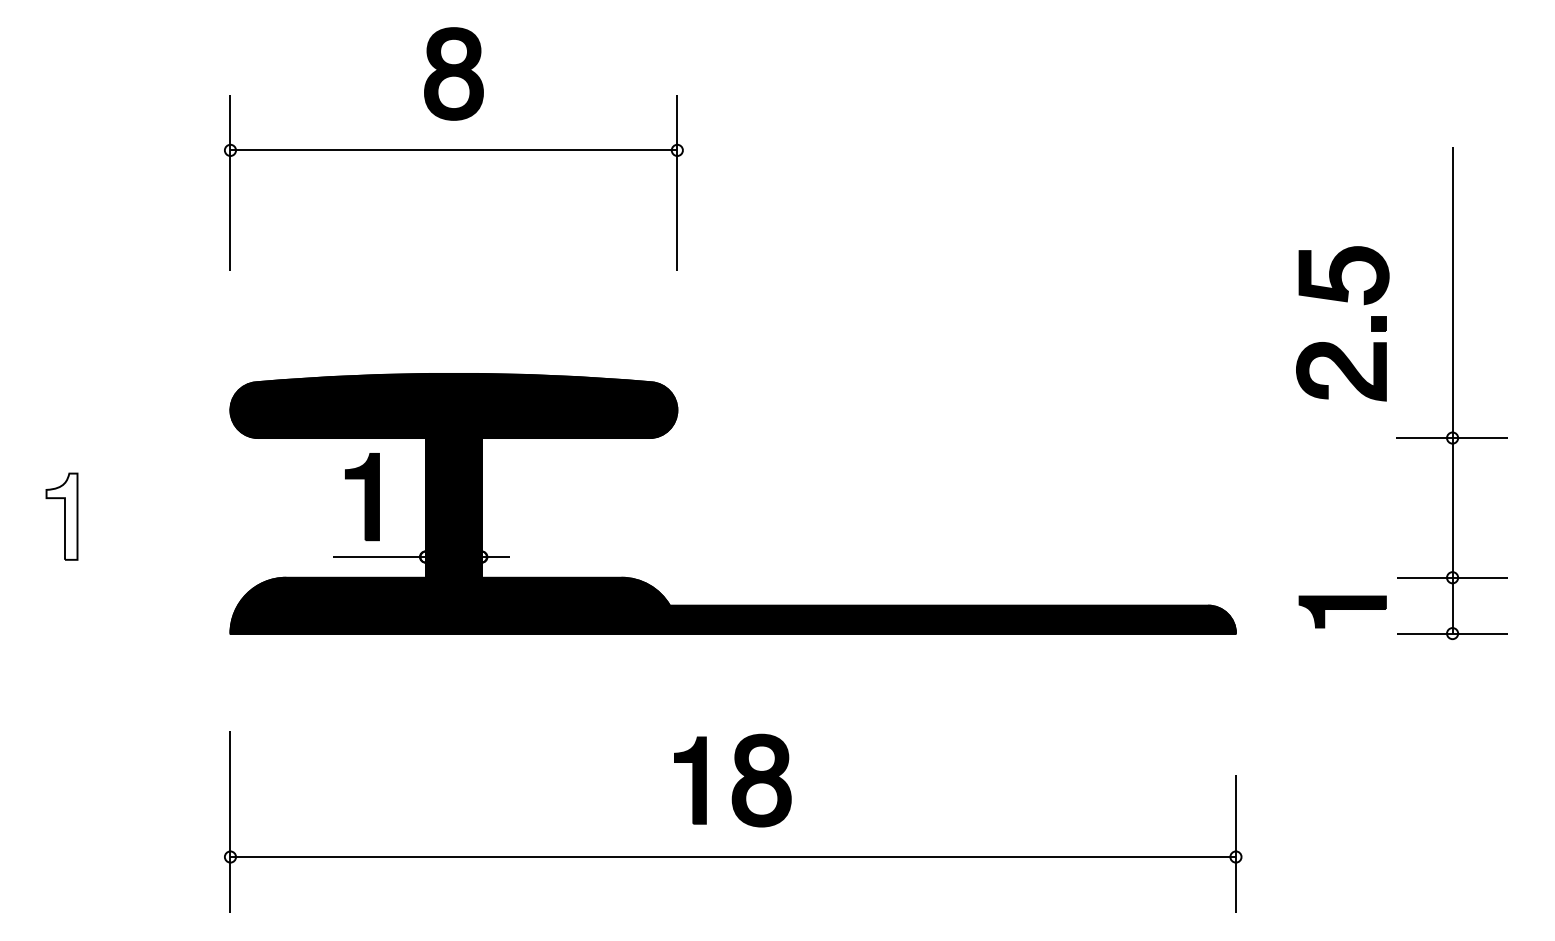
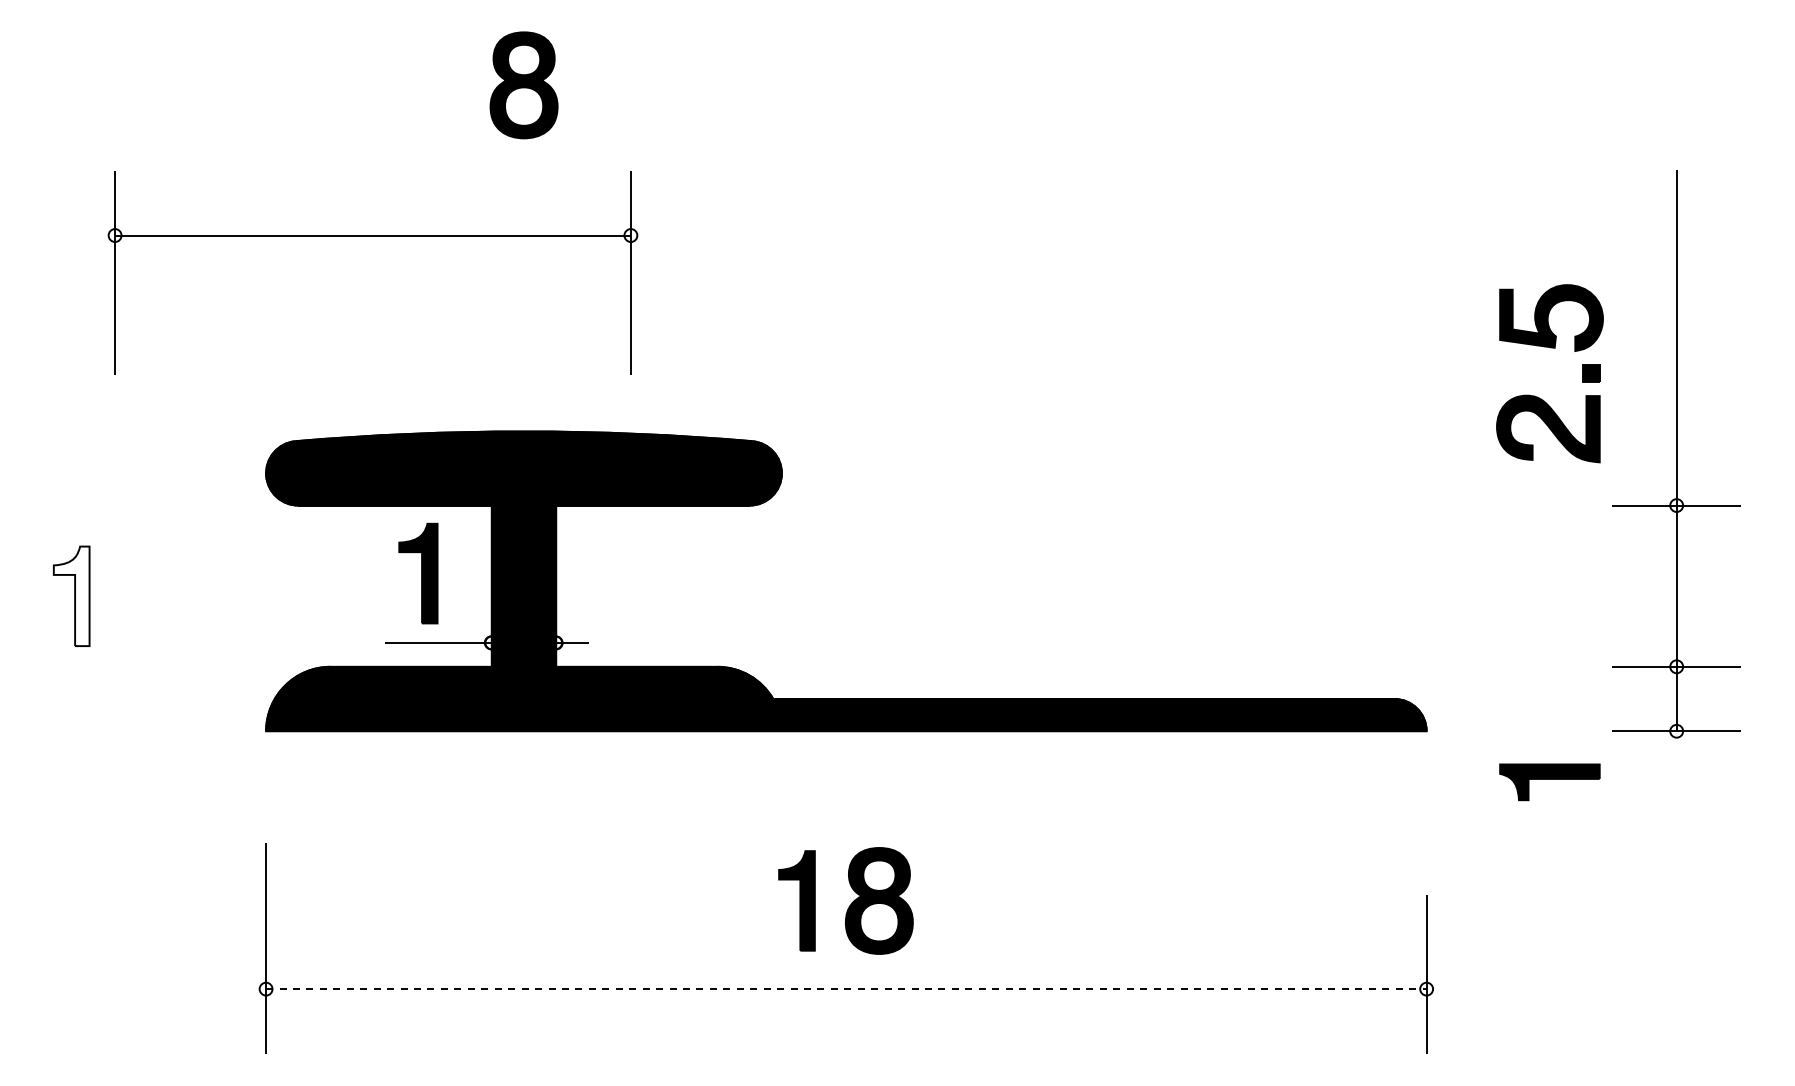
part: (453, 151) -> (372, 236), moved
part: (1342, 612) -> (1549, 782), moved
line: (733, 857) -> (846, 989), solid -> dashed

